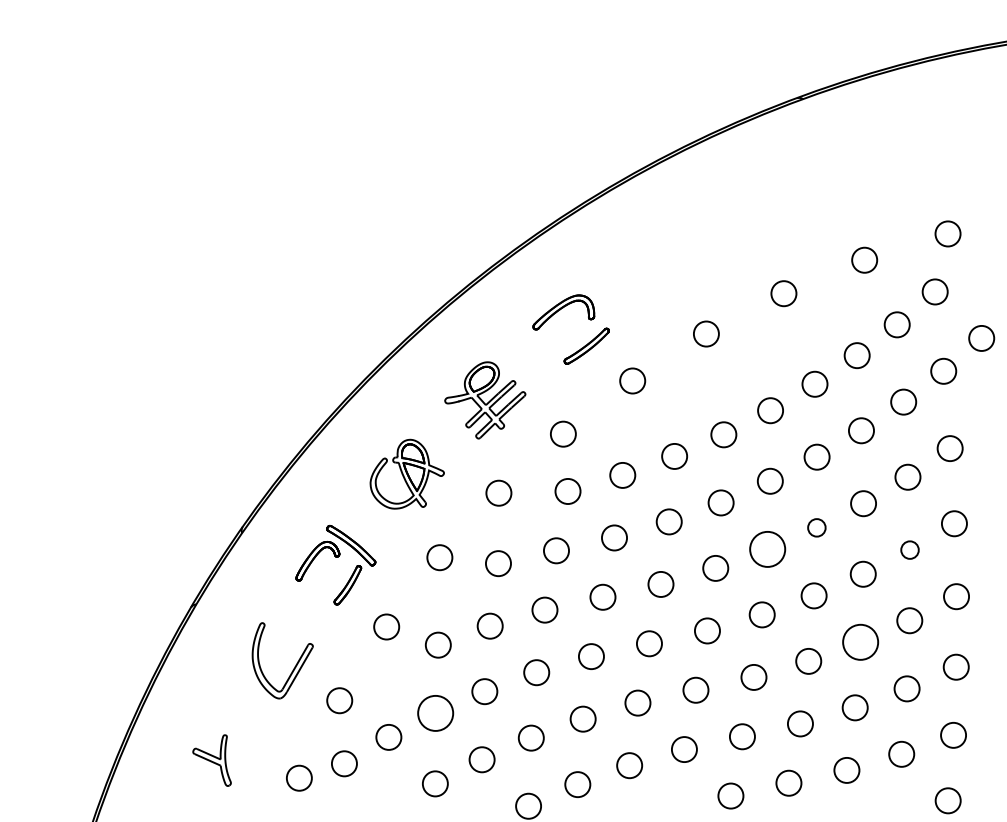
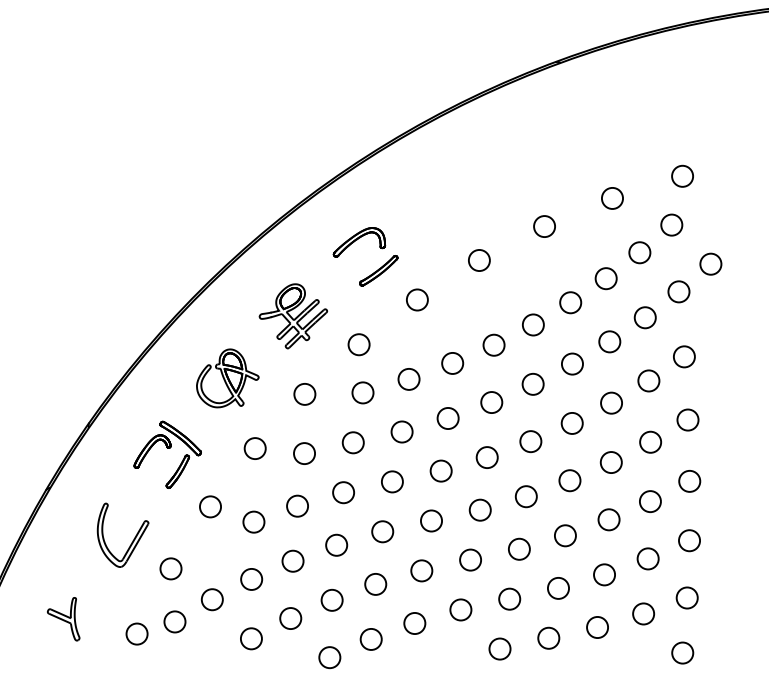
circle: (816, 527) -> (571, 423), size x1.43
circle: (767, 549) -> (530, 441), size x0.71
circle: (909, 549) -> (650, 441), size x1.43
circle: (860, 642) -> (608, 519), size x0.71
circle: (435, 712) -> (251, 578), size x0.71

